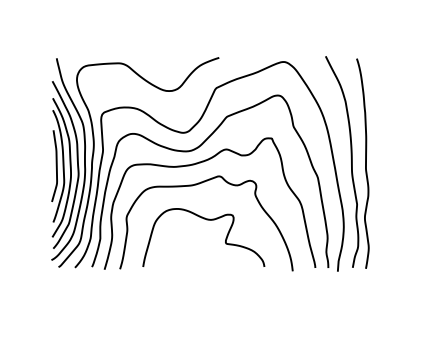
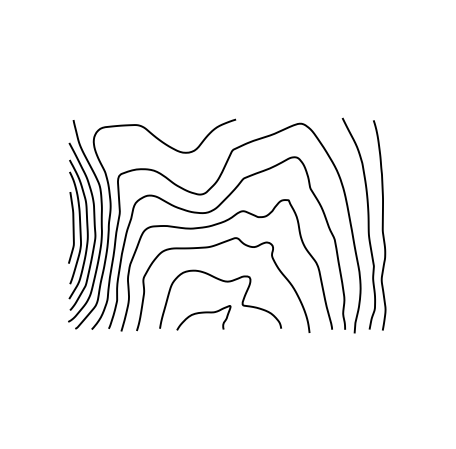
curve: (186, 251) -> (203, 313), added

